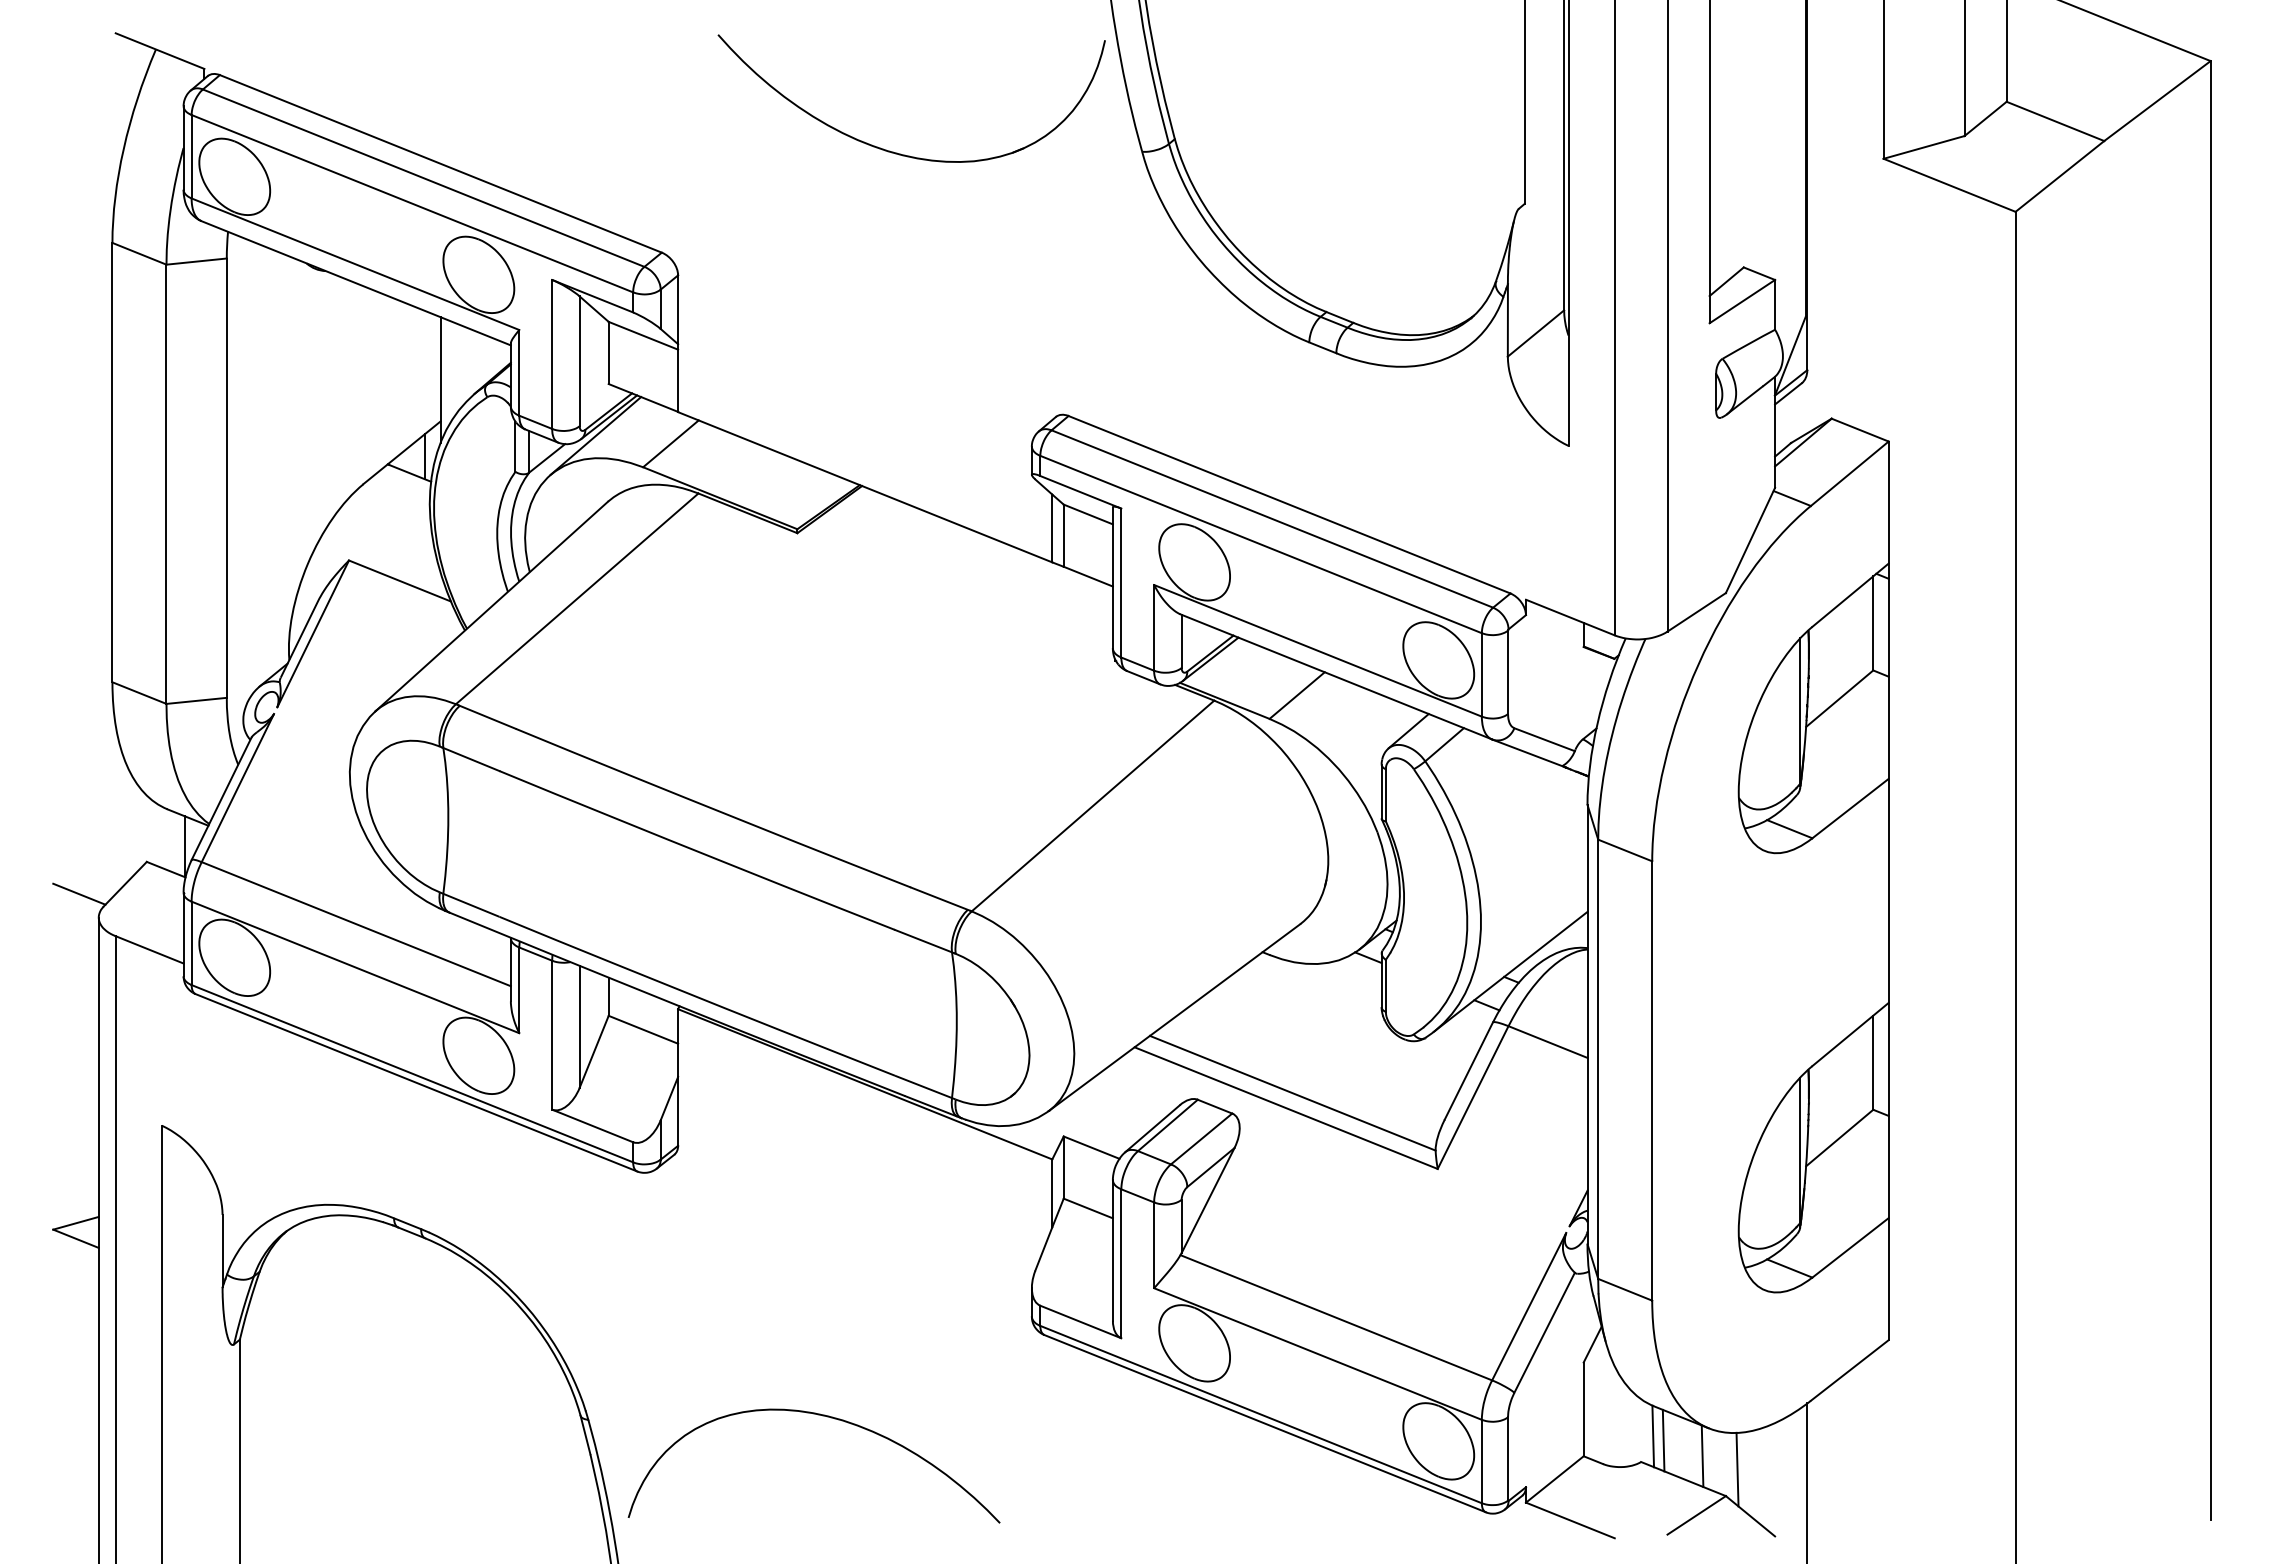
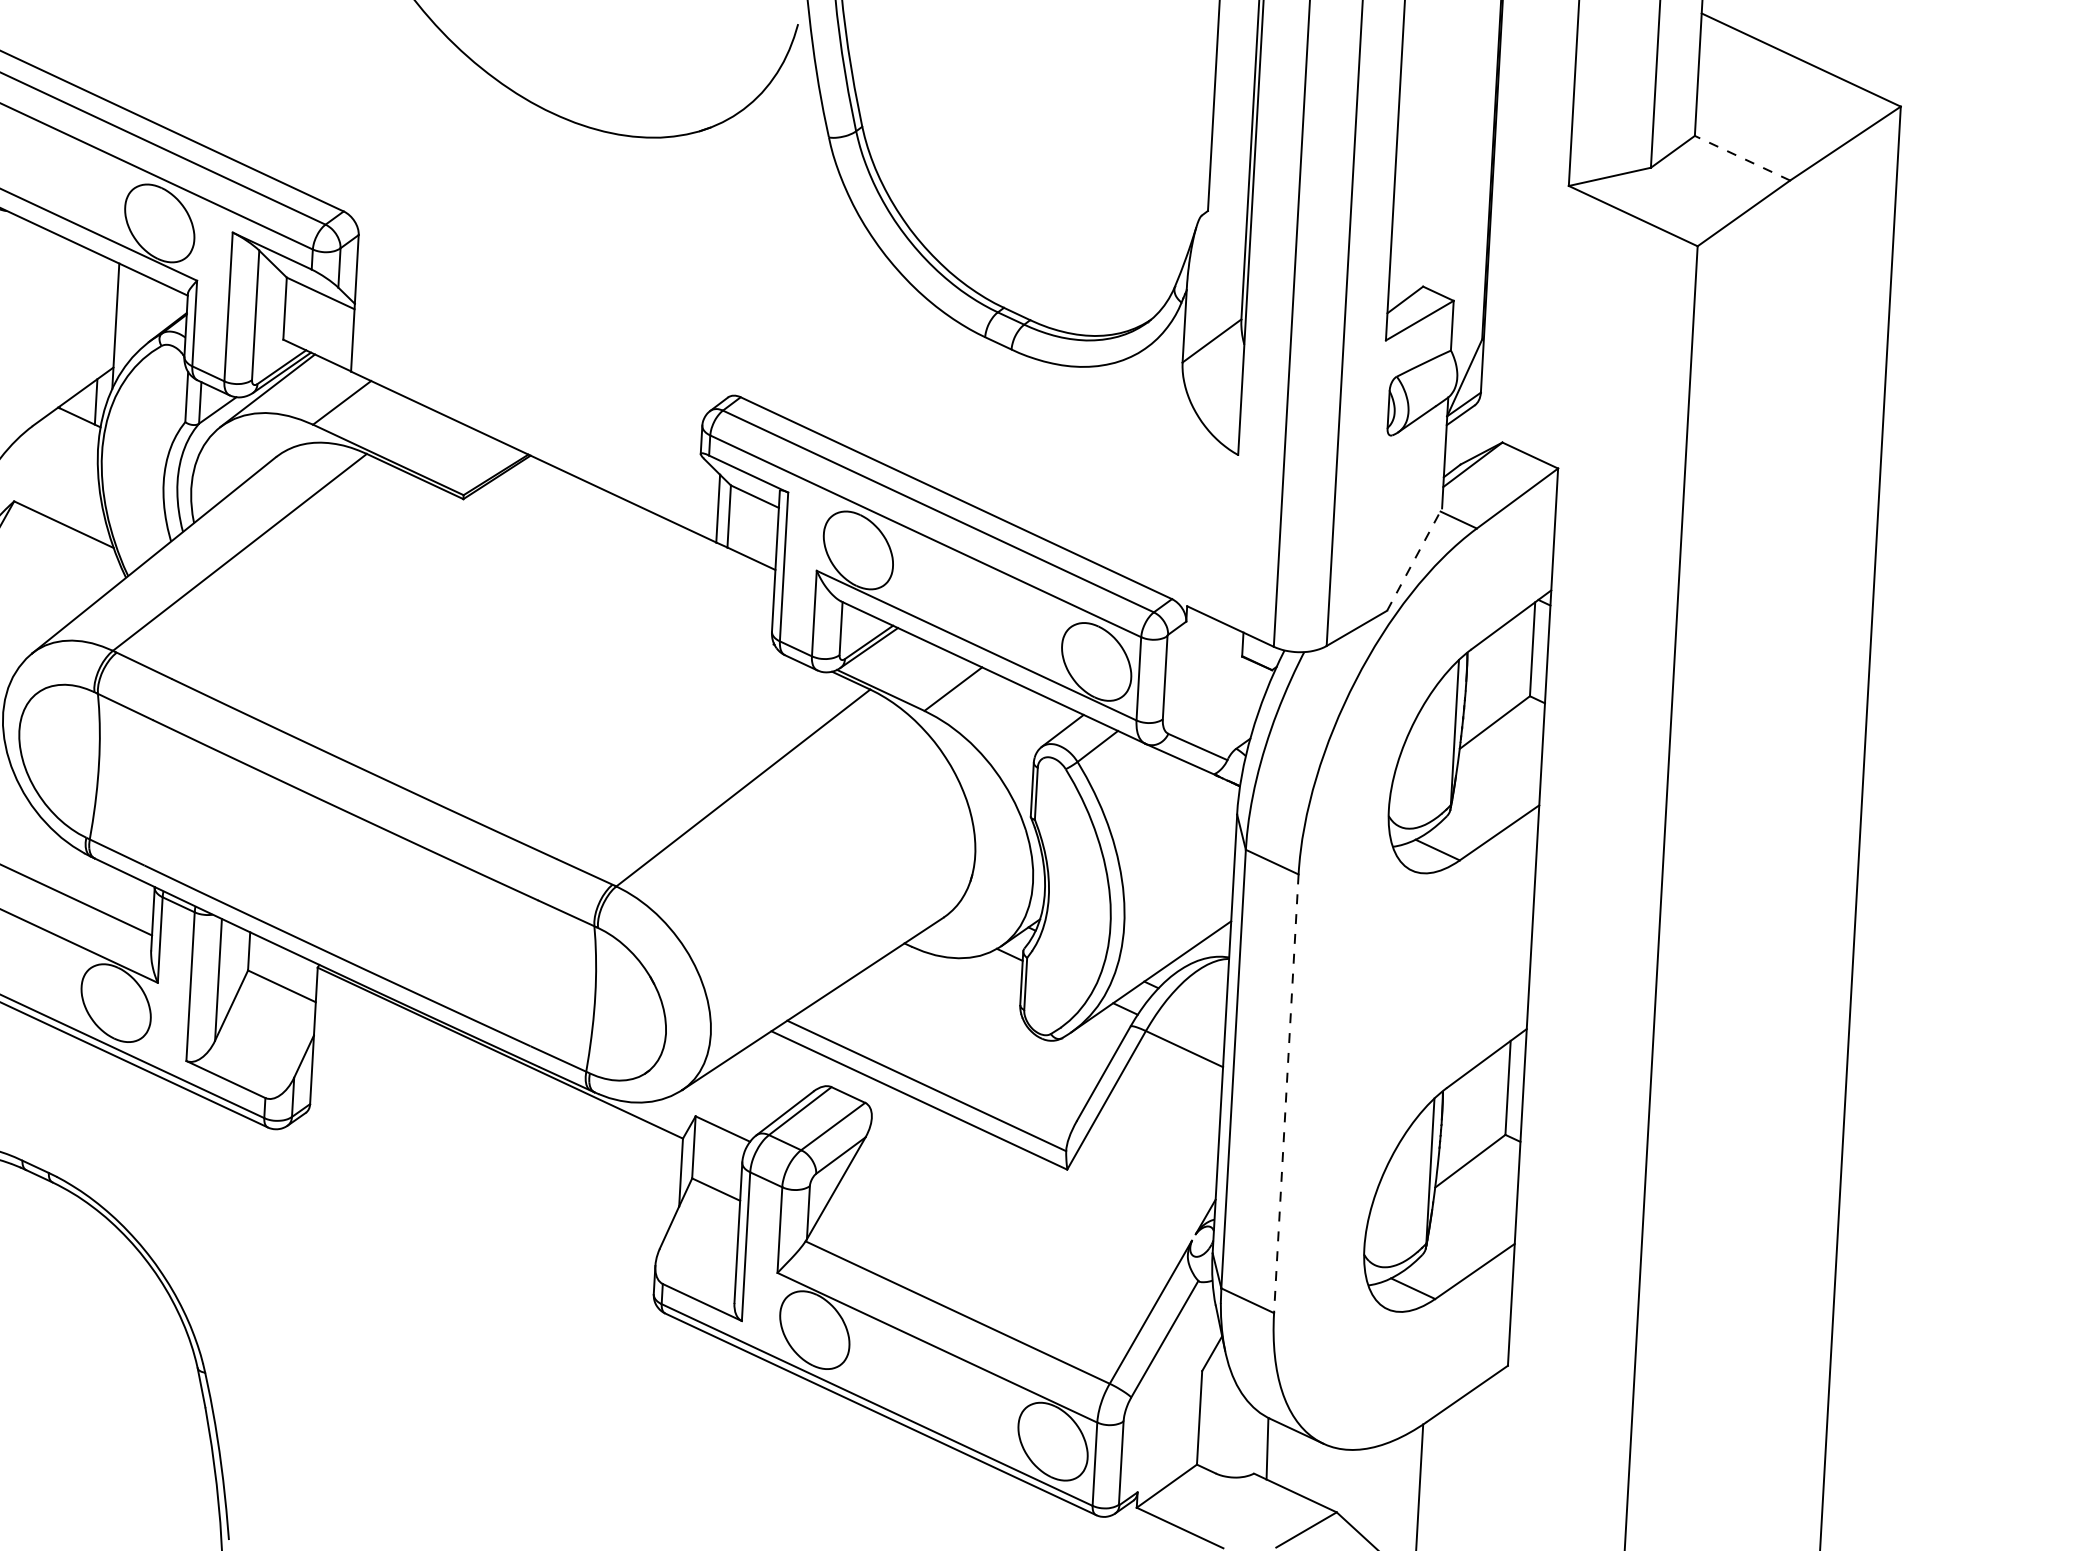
line: (2055, 121) -> (1742, 158), solid -> dashed
line: (1750, 540) -> (1414, 559), solid -> dashed
line: (1652, 1080) -> (1286, 1093), solid -> dashed
curve: (822, 1416) -> (439, 1382), removed
line: (1663, 1440) -> (1277, 1453), removed
line: (1702, 1456) -> (1315, 1471), removed
line: (1737, 1469) -> (1349, 1486), removed

